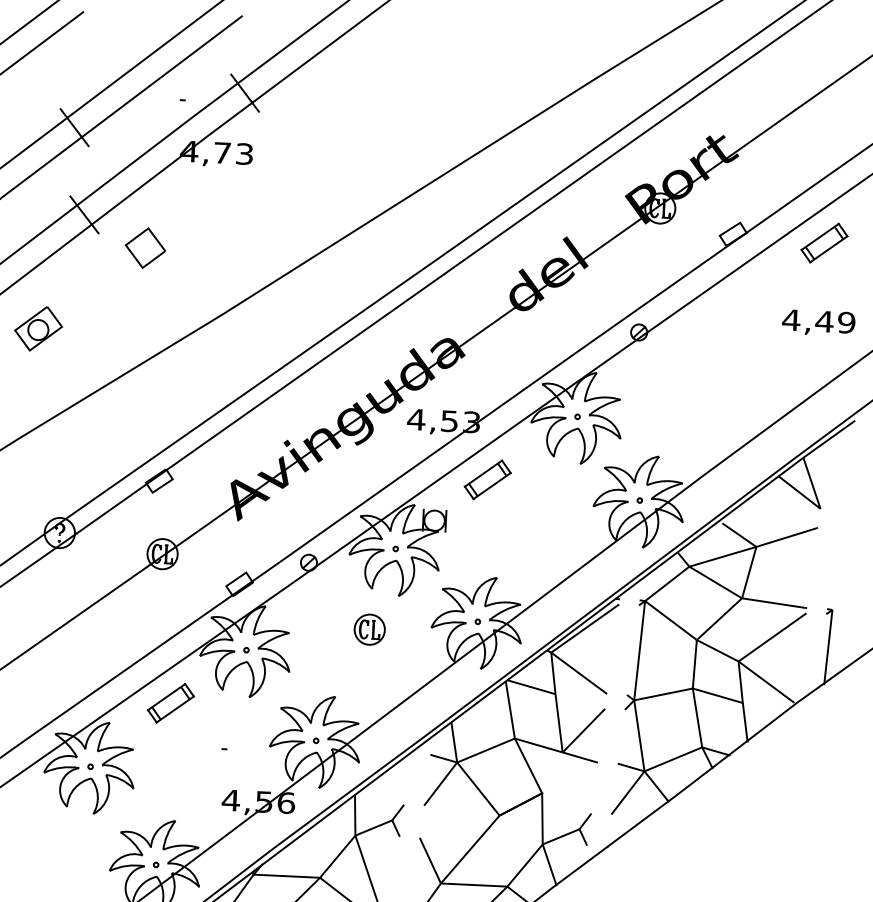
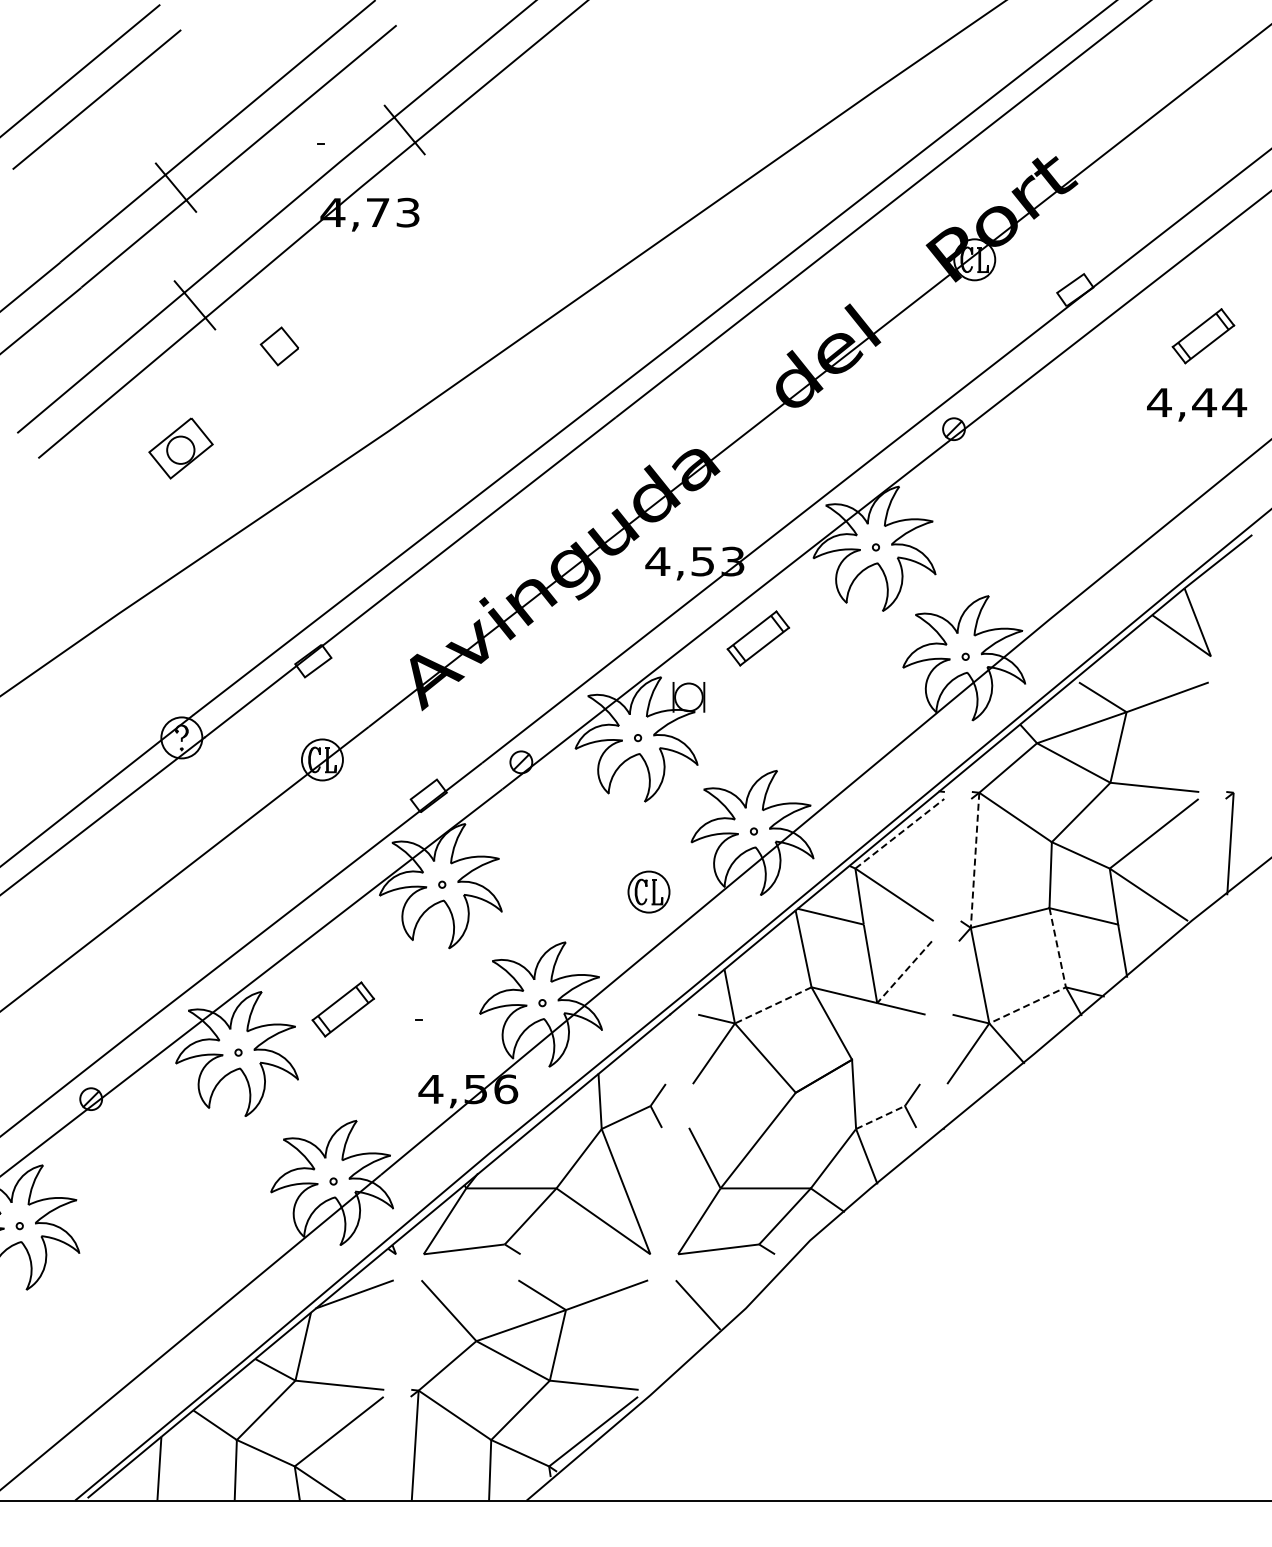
part: (824, 243) -> (1203, 336), moved
part: (145, 248) -> (279, 346), size x0.7
text: (846, 322) -> (1234, 402), 4,49 -> 4,44
part: (38, 328) -> (180, 448), moved
line: (585, 628) -> (900, 833), solid -> dashed
part: (369, 629) -> (648, 891), moved
line: (640, 650) -> (975, 859), solid -> dashed
part: (170, 703) -> (342, 1009), moved
line: (583, 730) -> (904, 972), solid -> dashed
line: (700, 748) -> (1063, 988), solid -> dashed
line: (485, 750) -> (772, 1005), solid -> dashed
line: (561, 836) -> (880, 1117), solid -> dashed

